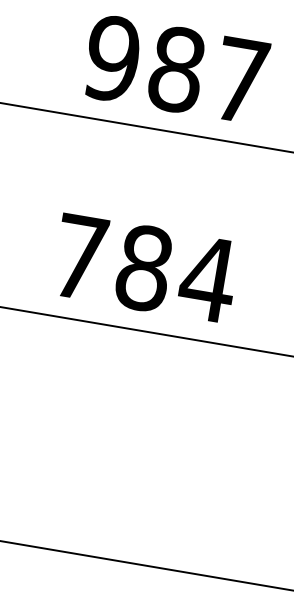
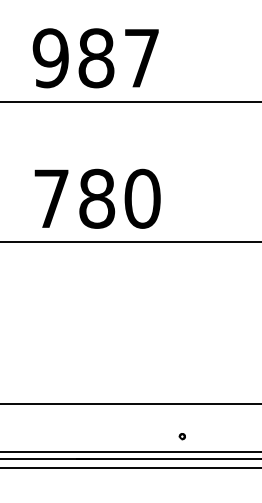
text: (208, 278) -> (142, 198), 784 -> 780

